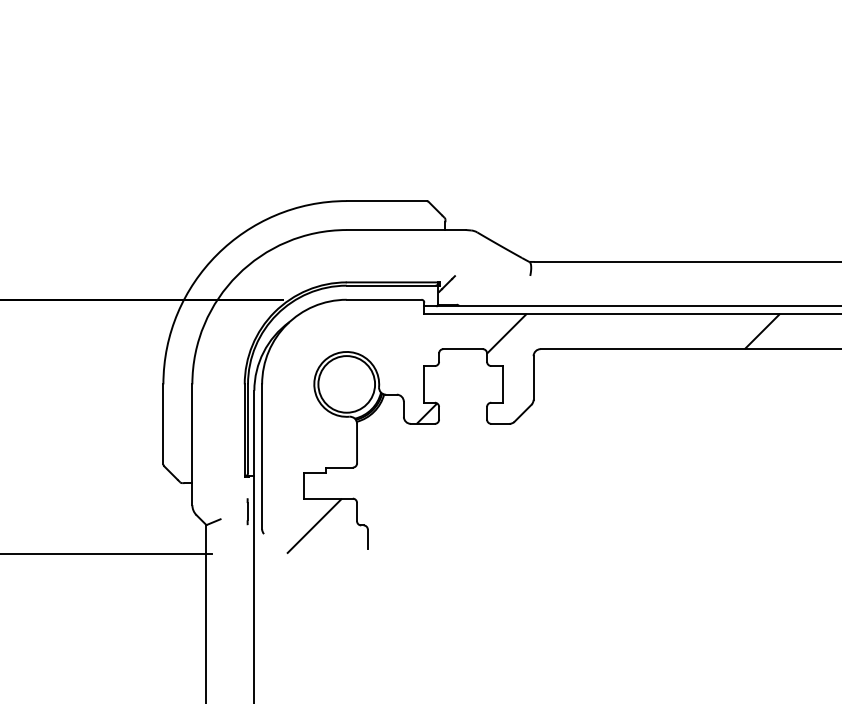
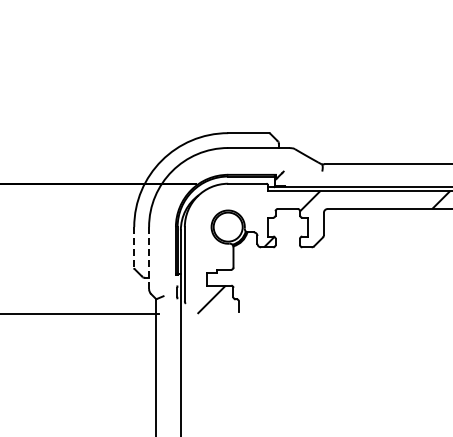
line: (163, 426) -> (134, 248), solid -> dashed
line: (193, 445) -> (149, 258), solid -> dashed

